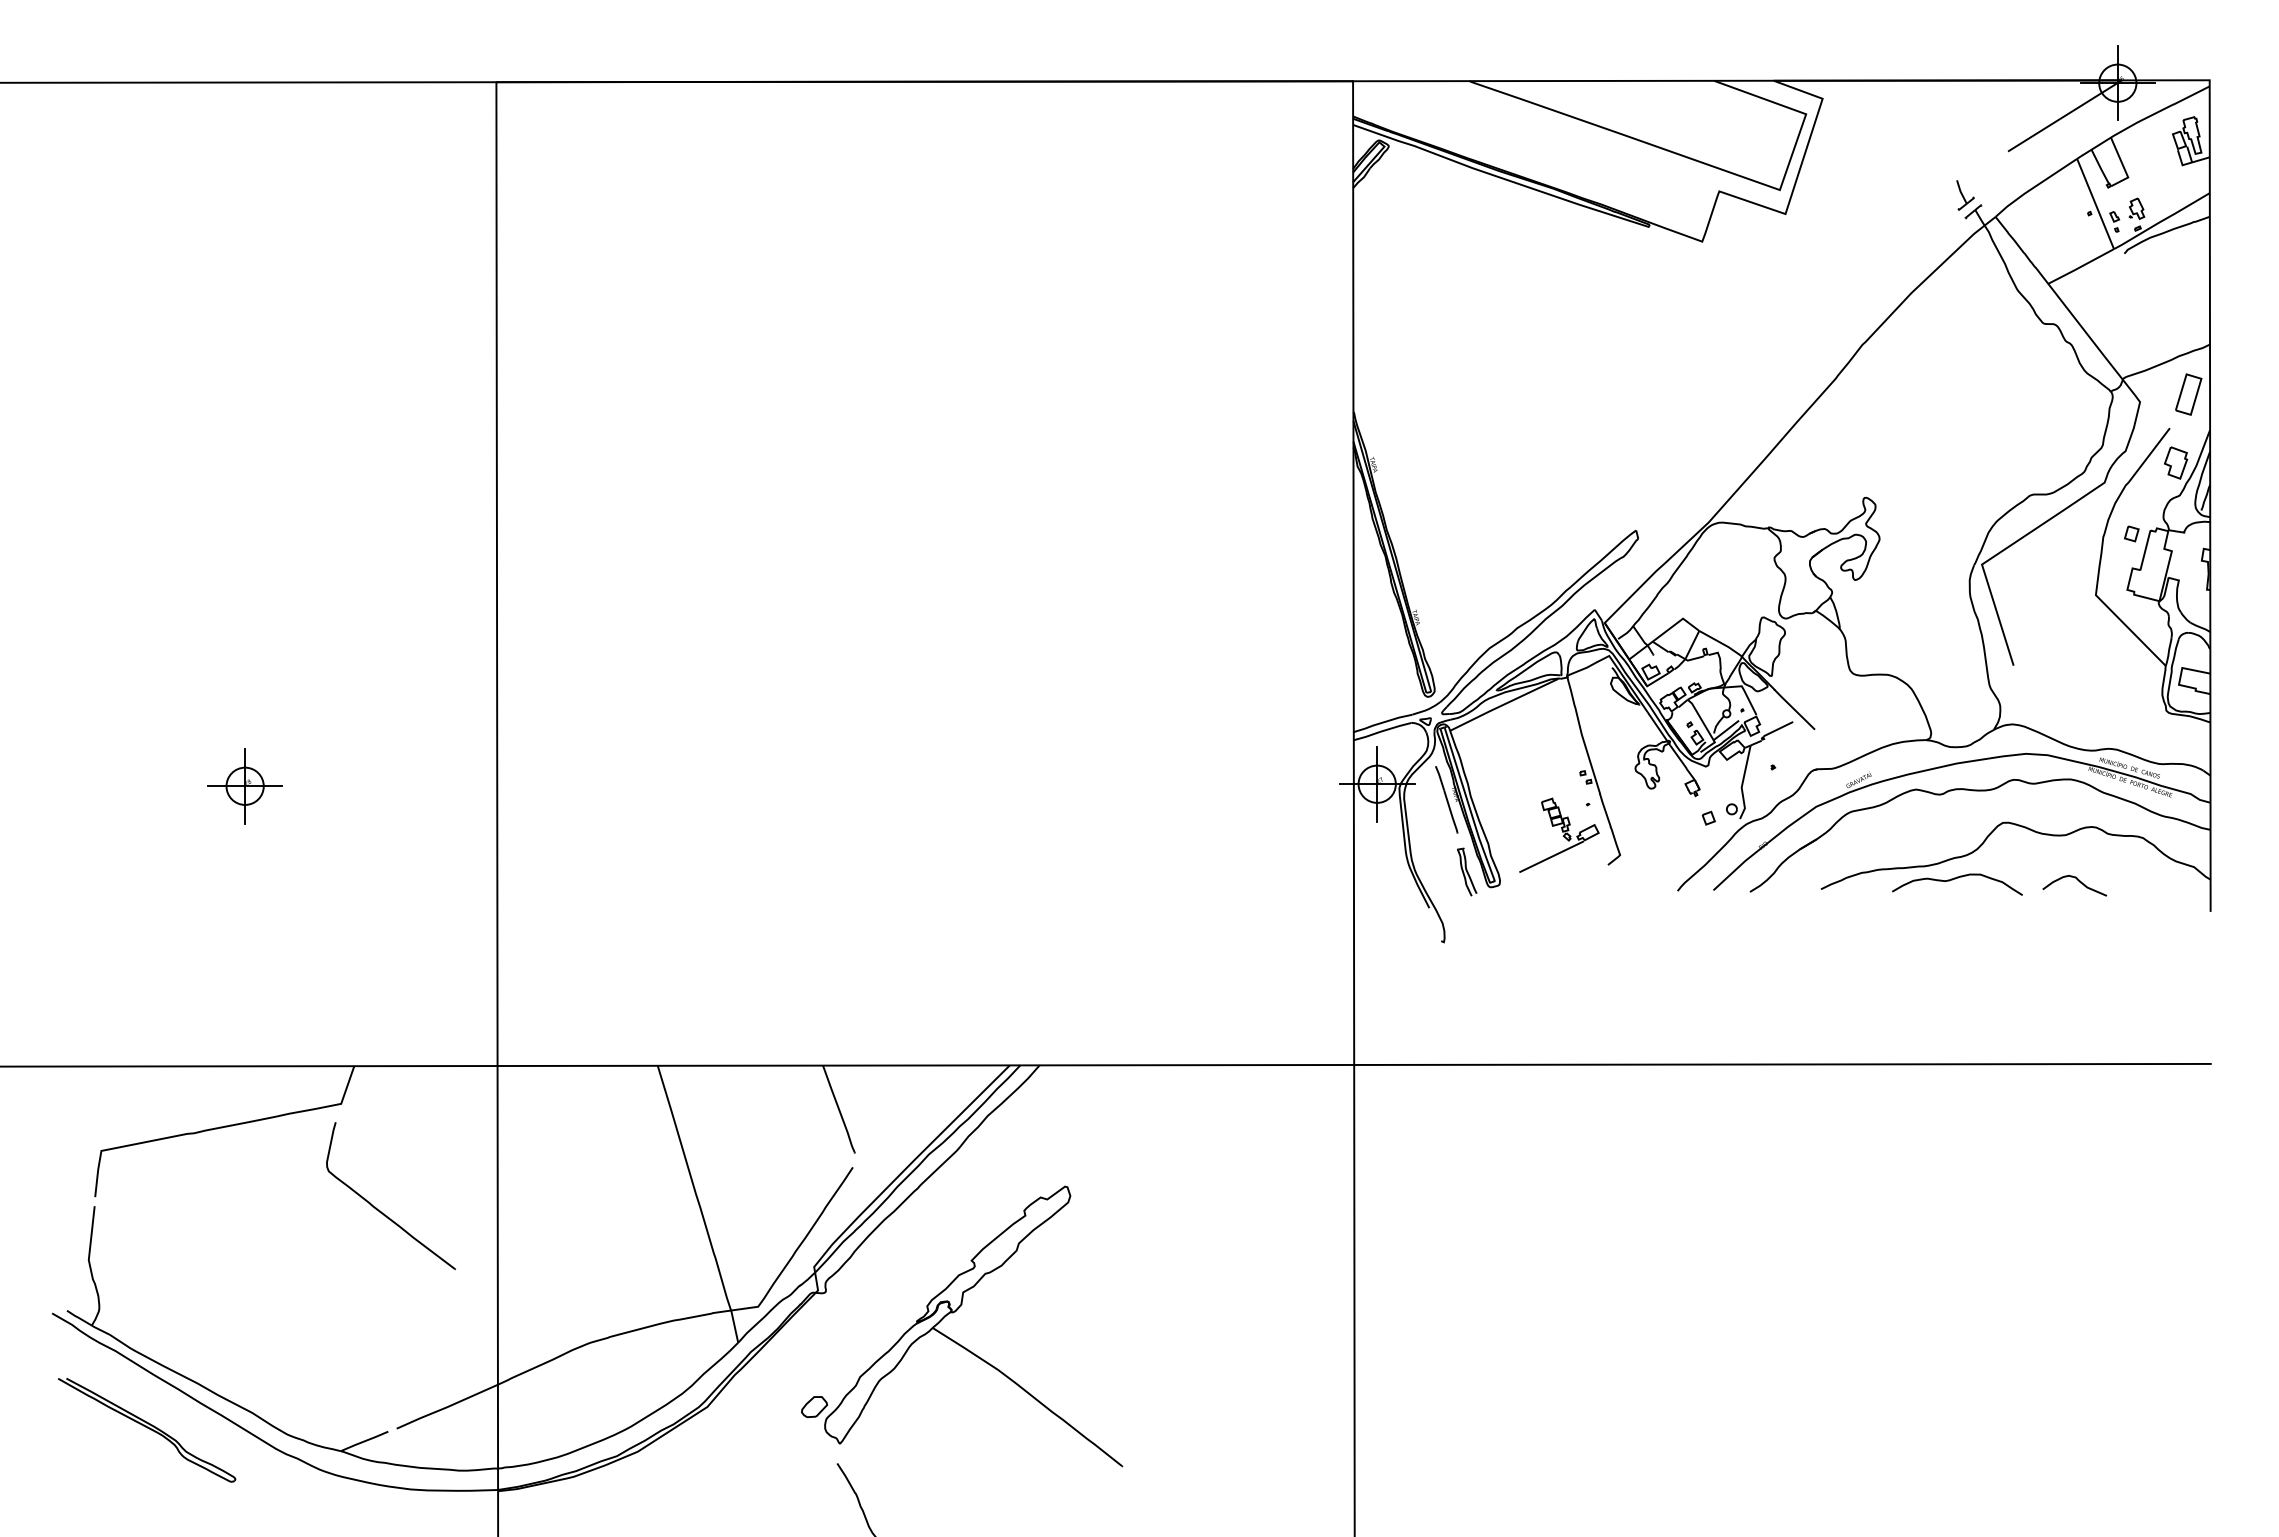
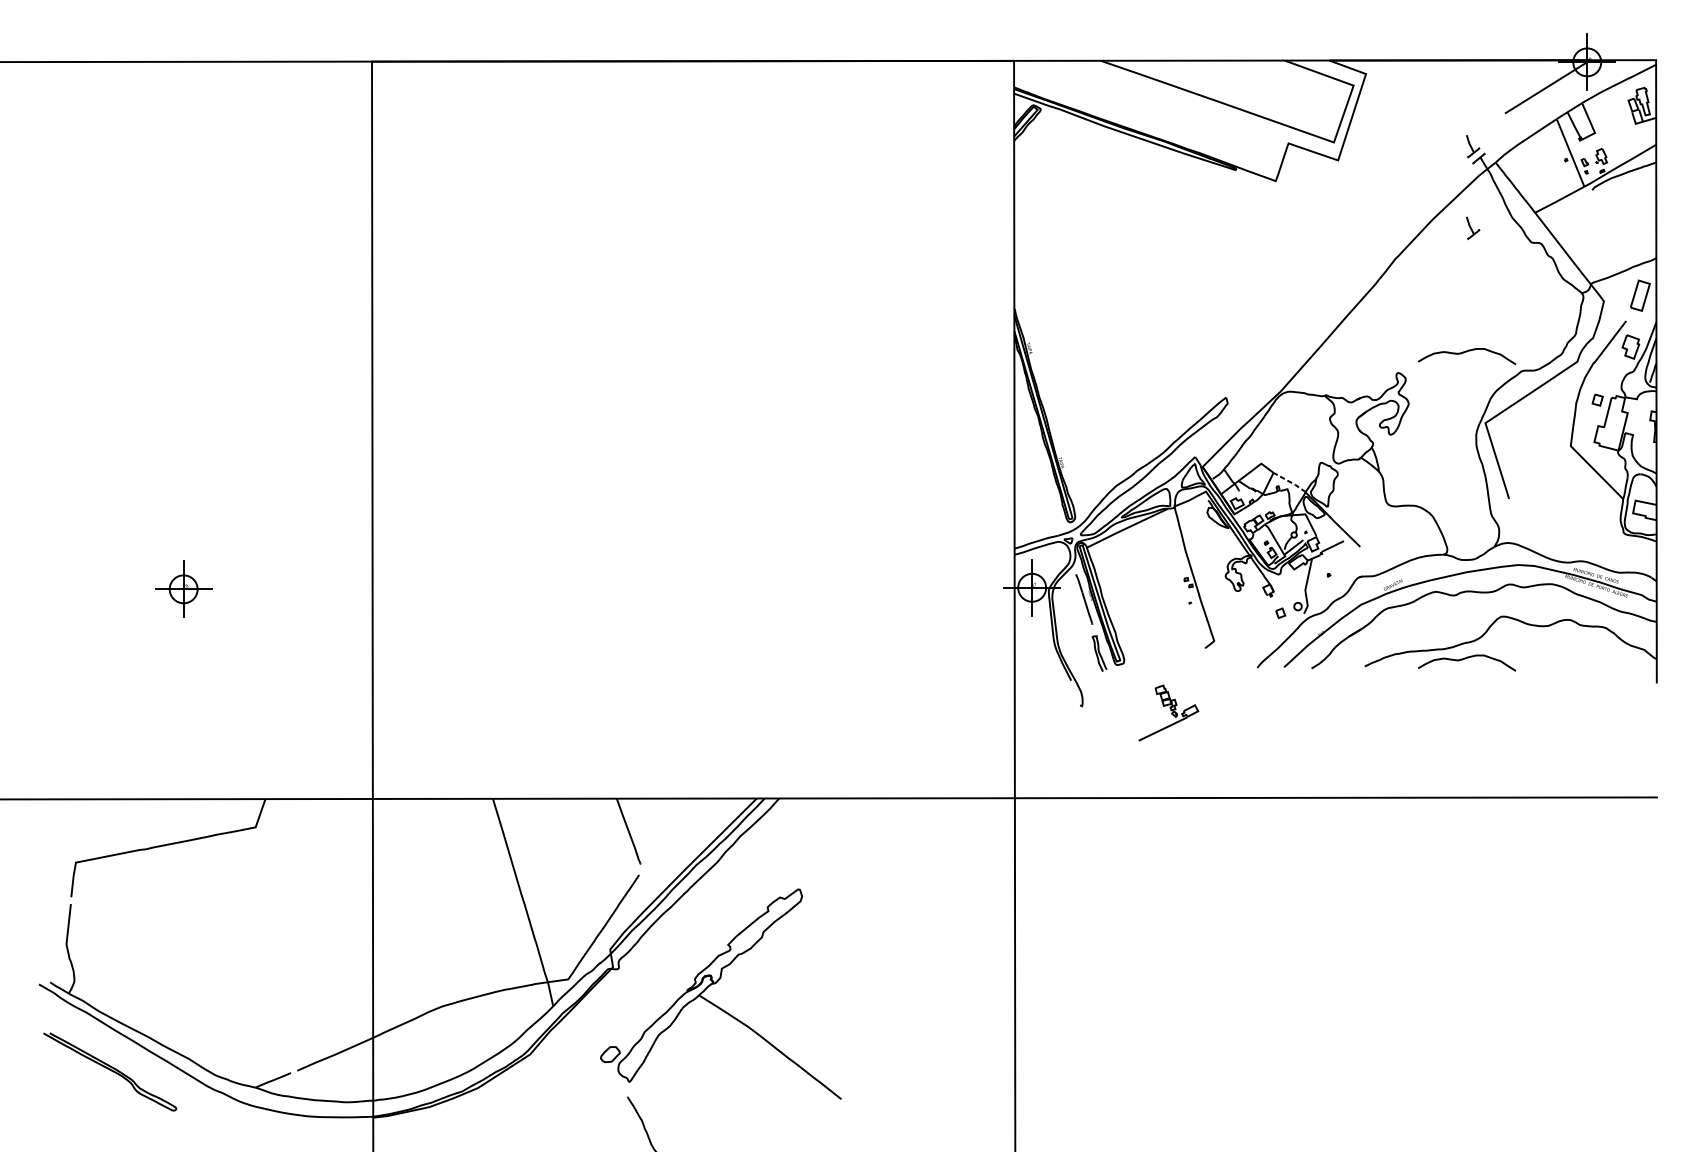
part: (1965, 304) -> (1473, 228), added
curve: (1955, 470) -> (1465, 352), added
line: (1721, 643) -> (1290, 482), solid -> dashed
part: (1559, 834) -> (1168, 712), moved
curve: (2078, 881) -> (1557, 660), removed
part: (380, 1210) -> (285, 907), removed

